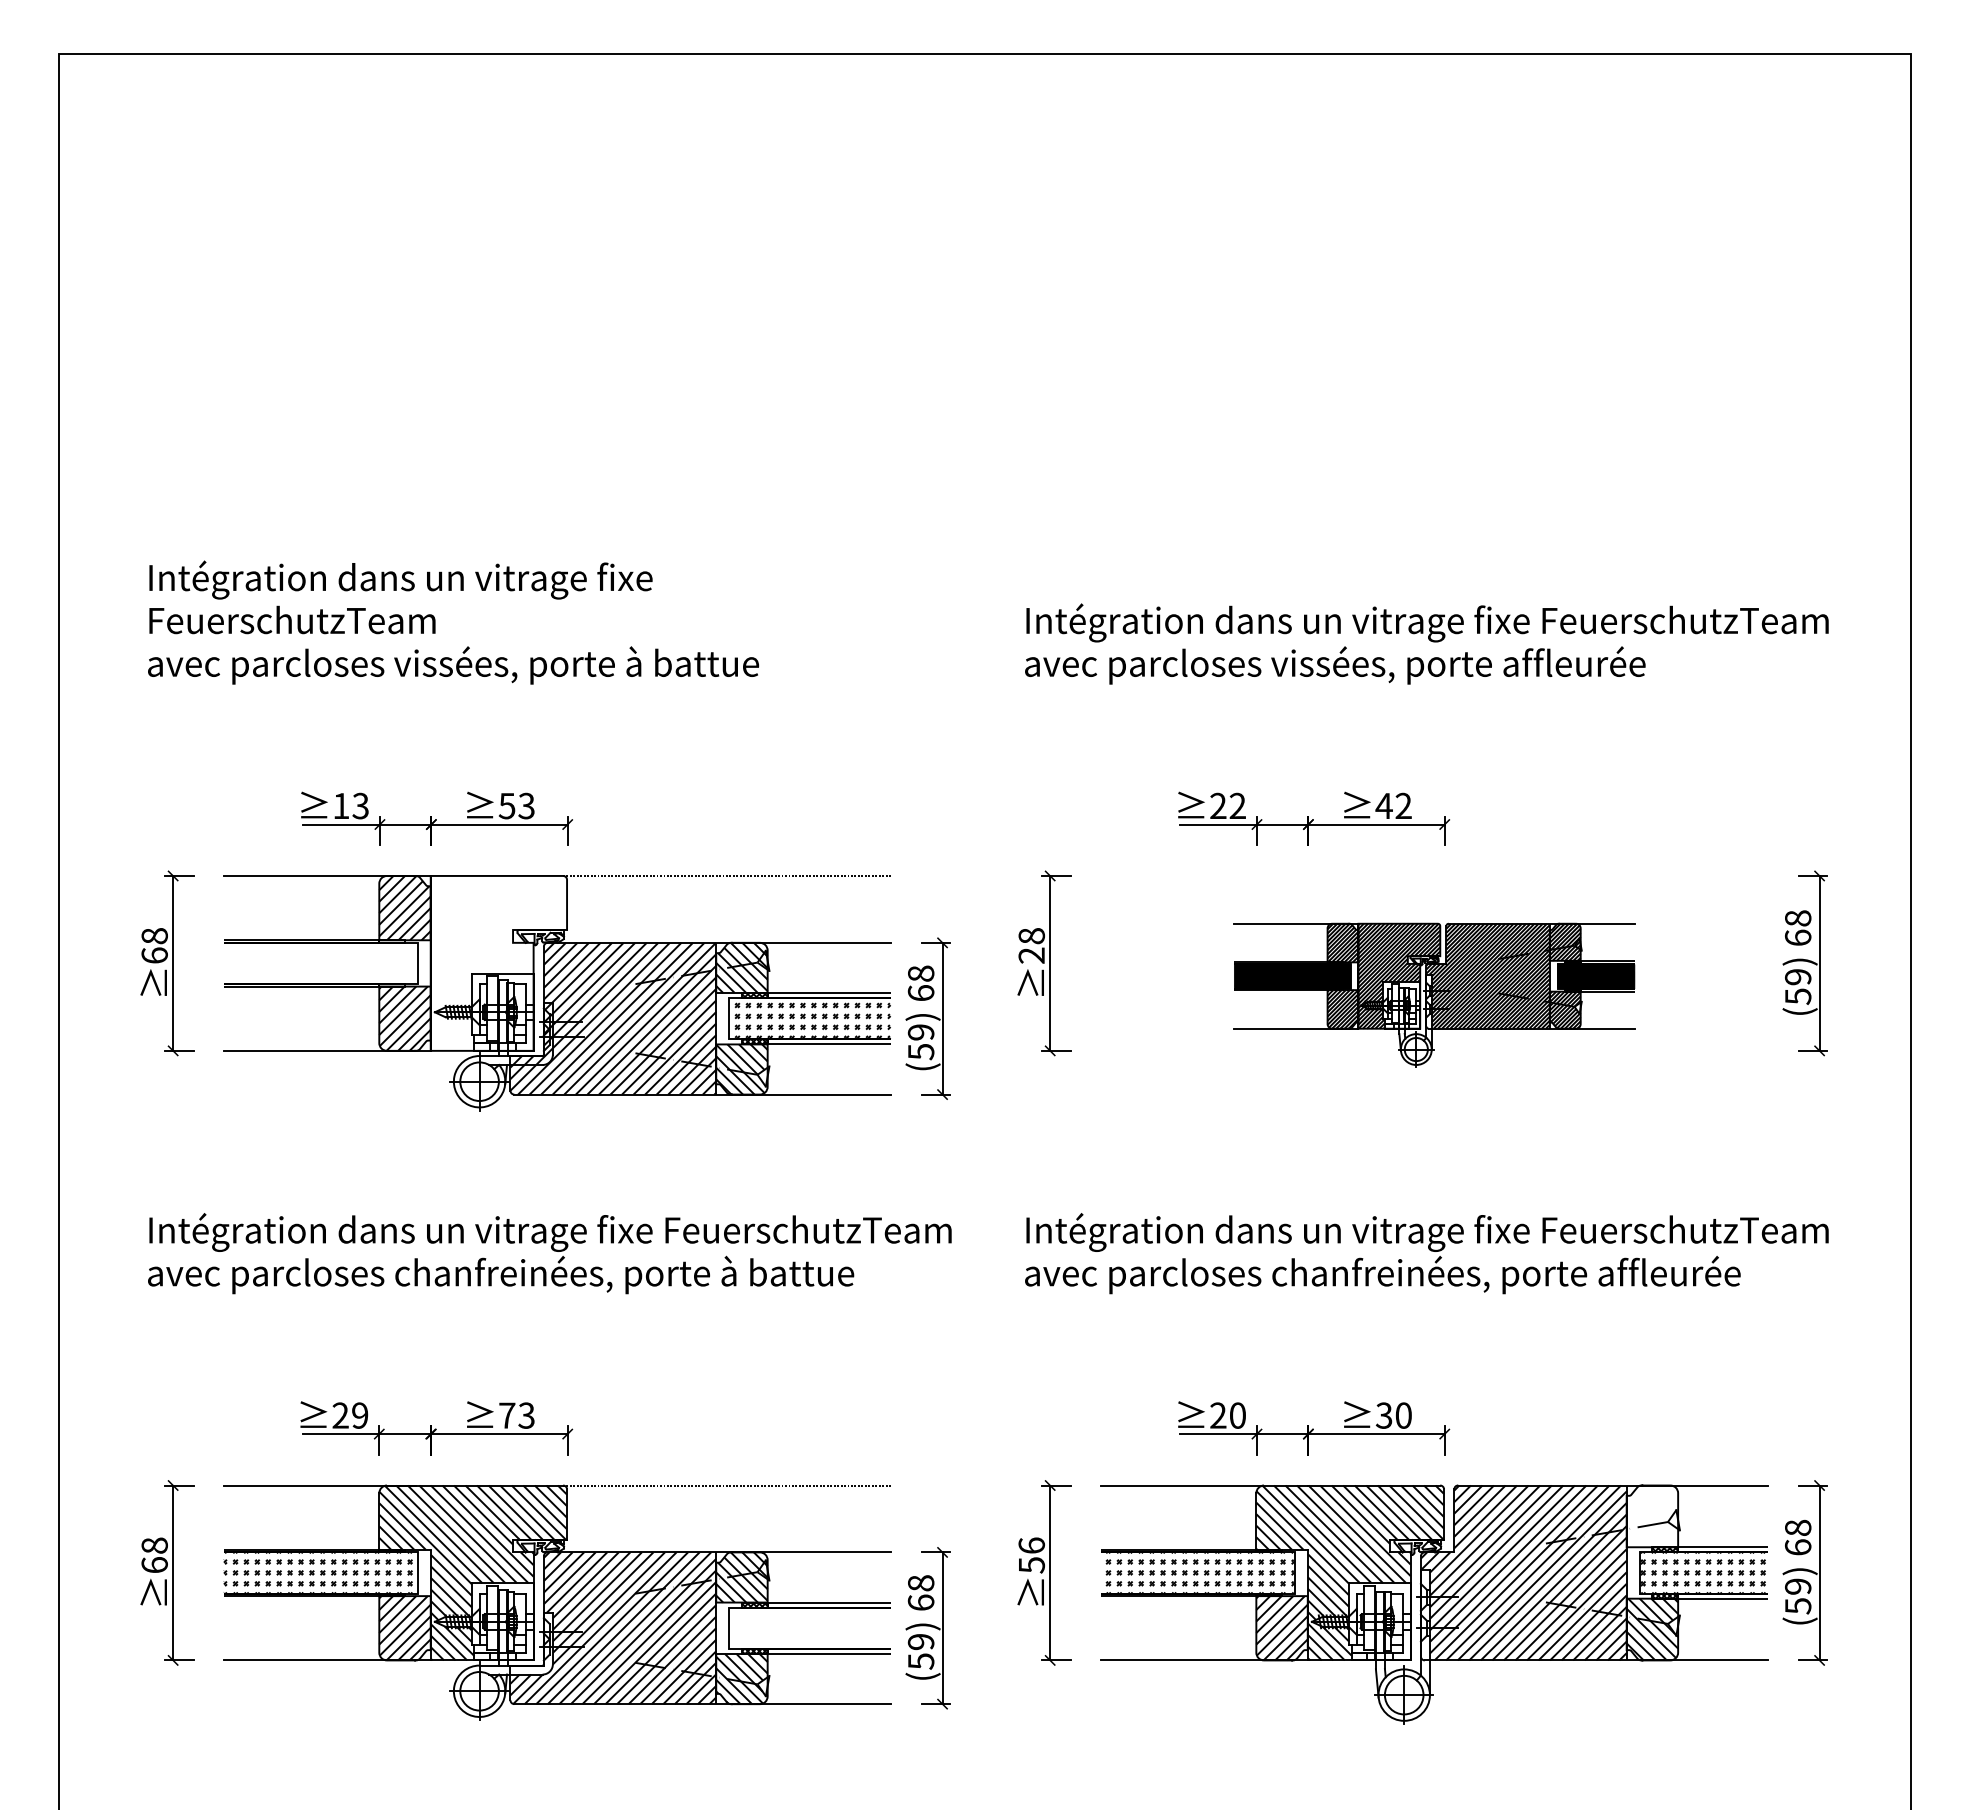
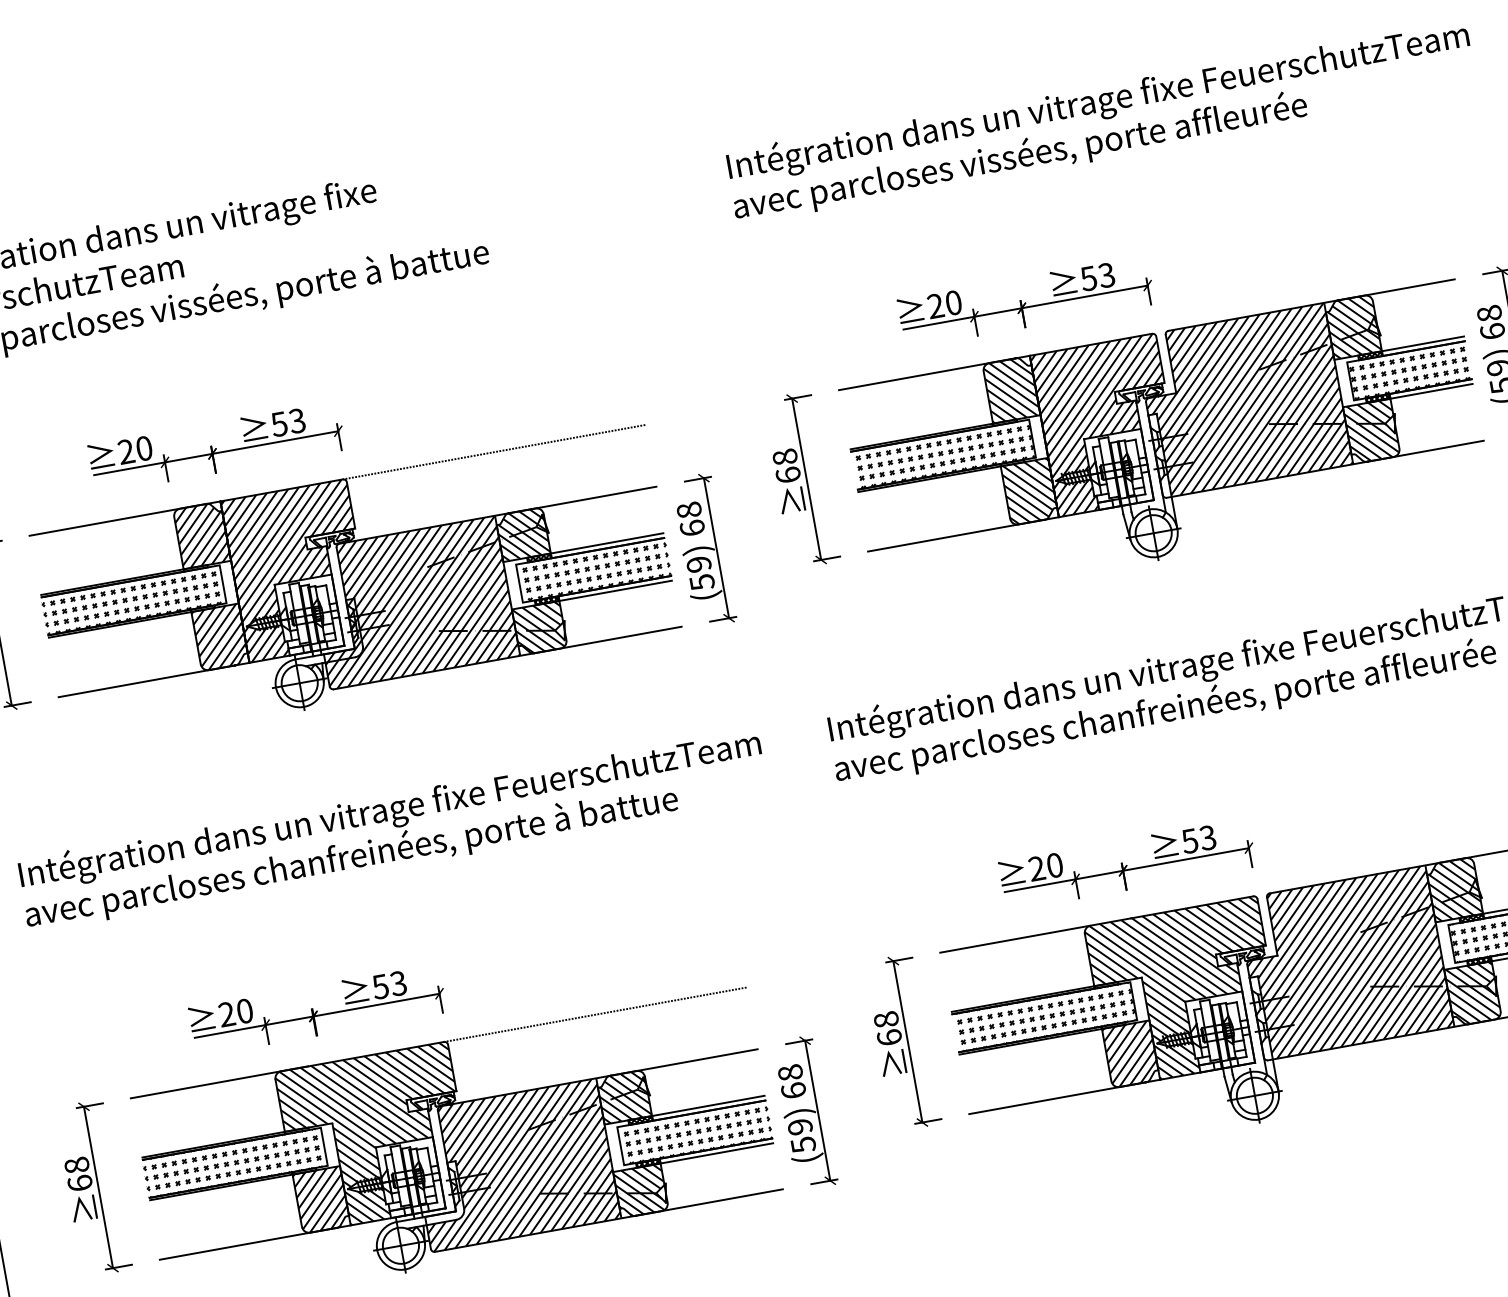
text: (350, 805) -> (134, 449), 13 -> 20
text: (1237, 805) -> (953, 302), 22 -> 20
text: (1393, 806) -> (1097, 277), 42 -> 53
text: (1031, 955) -> (788, 475), 28 -> 68
hatch: (498, 962) -> (297, 570), added
hatch: (317, 966) -> (130, 603), added
part: (1434, 995) -> (1166, 445), size x1.67
text: (360, 1415) -> (245, 1011), 29 -> 20
text: (506, 1415) -> (379, 986), 73 -> 53
text: (1393, 1415) -> (1198, 839), 30 -> 53
hatch: (1652, 1516) -> (1454, 889), added
text: (1031, 1555) -> (887, 1028), 56 -> 68
hatch: (812, 1627) -> (697, 1131), added

